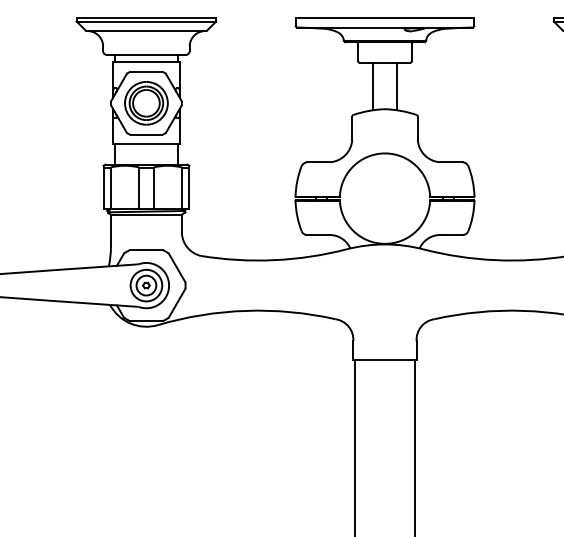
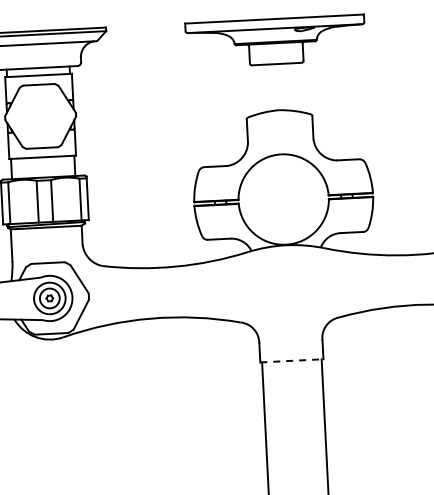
line: (372, 86) -> (265, 88), removed
line: (397, 86) -> (290, 86), removed
part: (146, 103) -> (40, 116), removed
line: (385, 360) -> (292, 361), solid -> dashed

